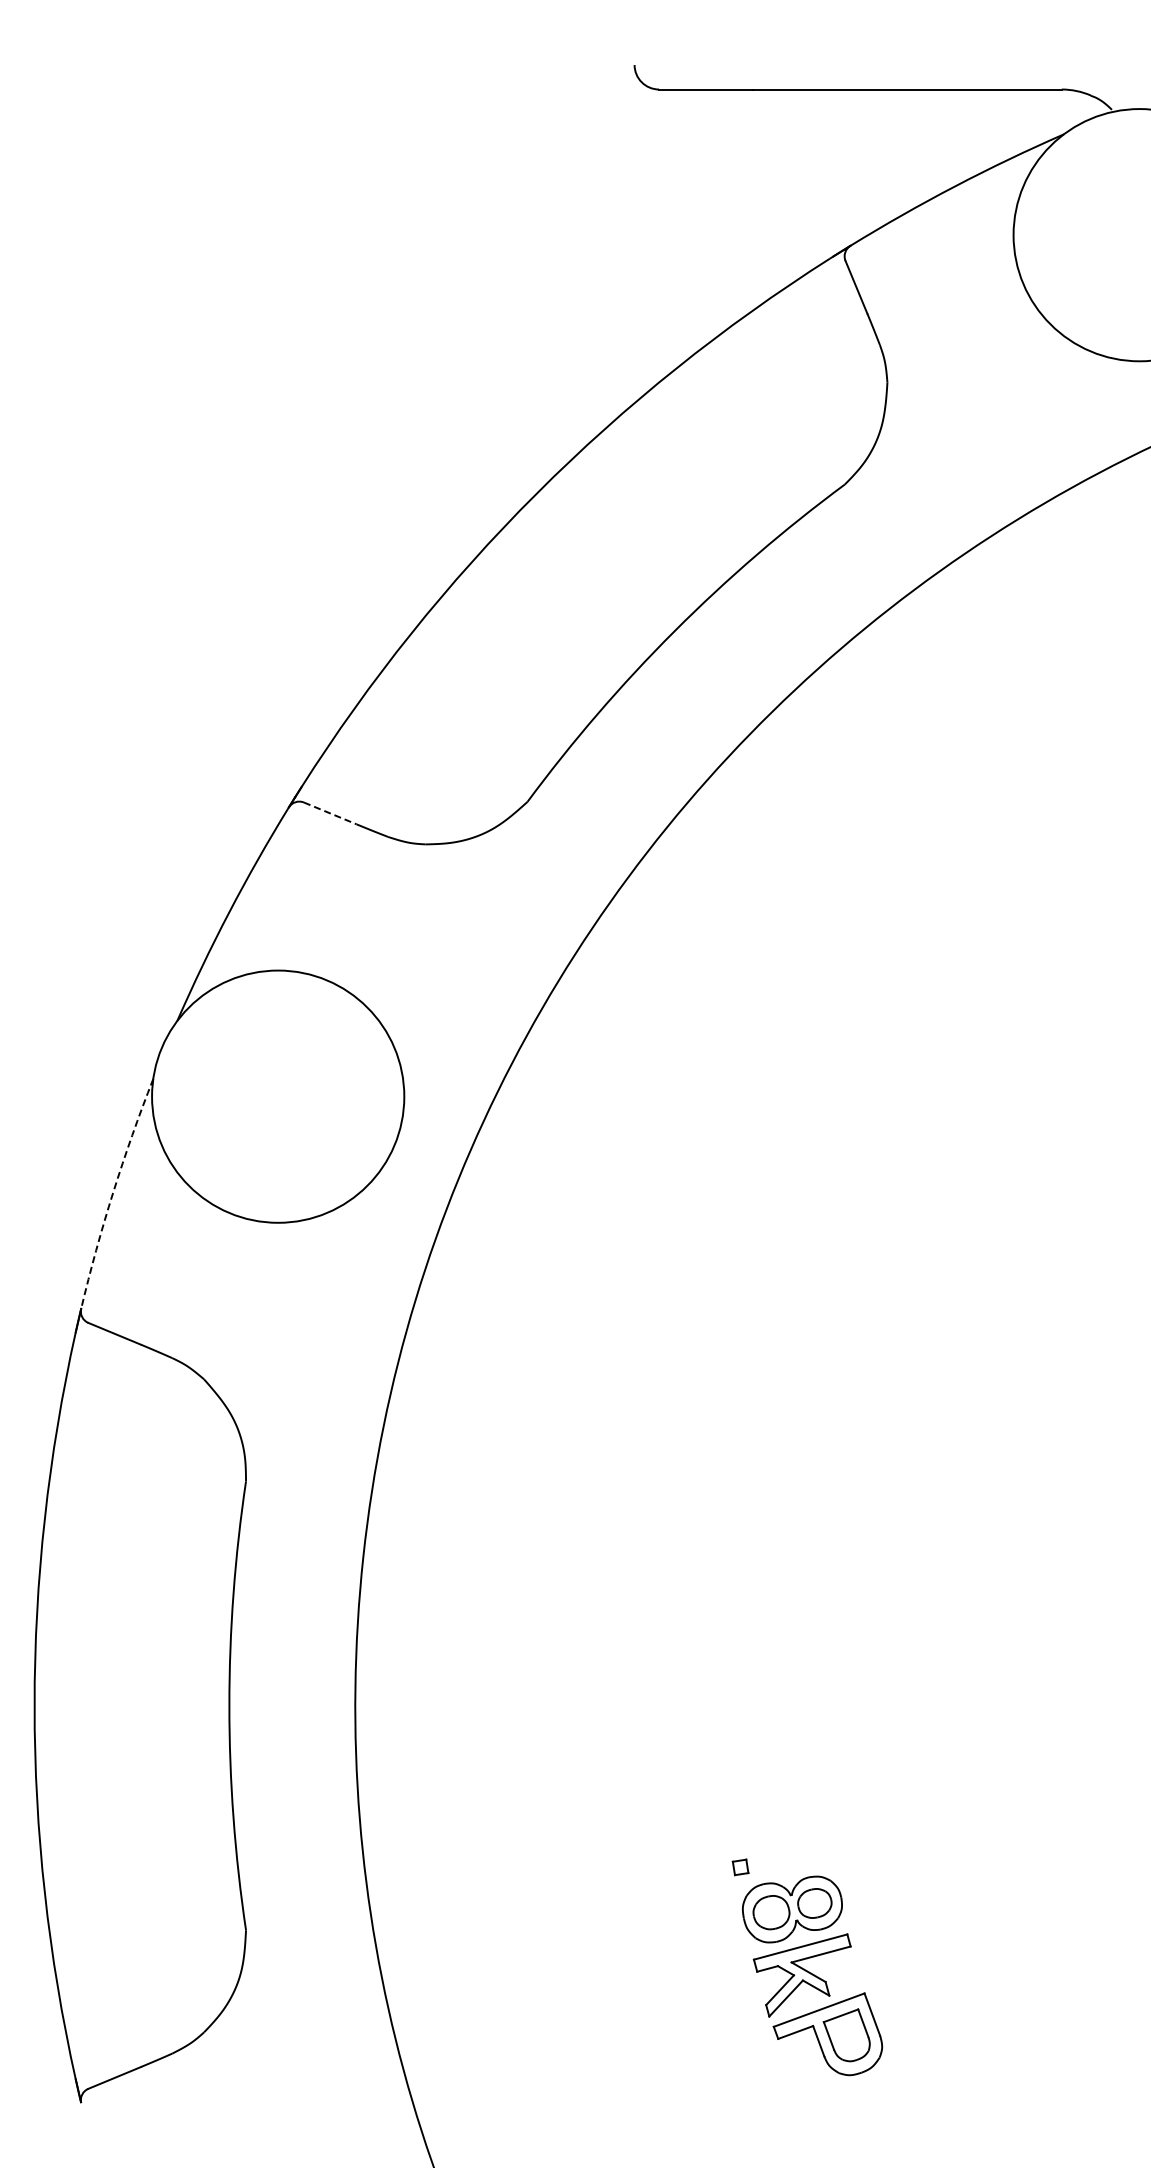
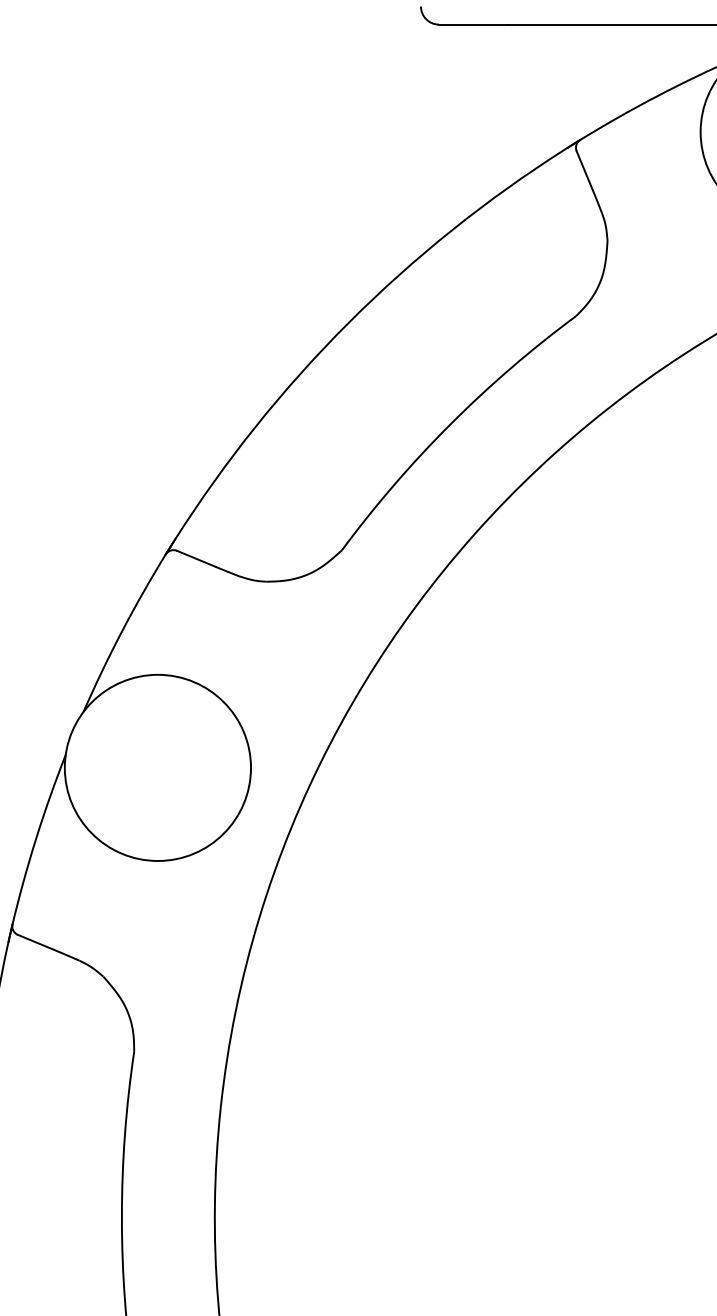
line: (330, 813) -> (196, 558), dashed -> solid
arc: (113, 1192) -> (36, 838), dashed -> solid

